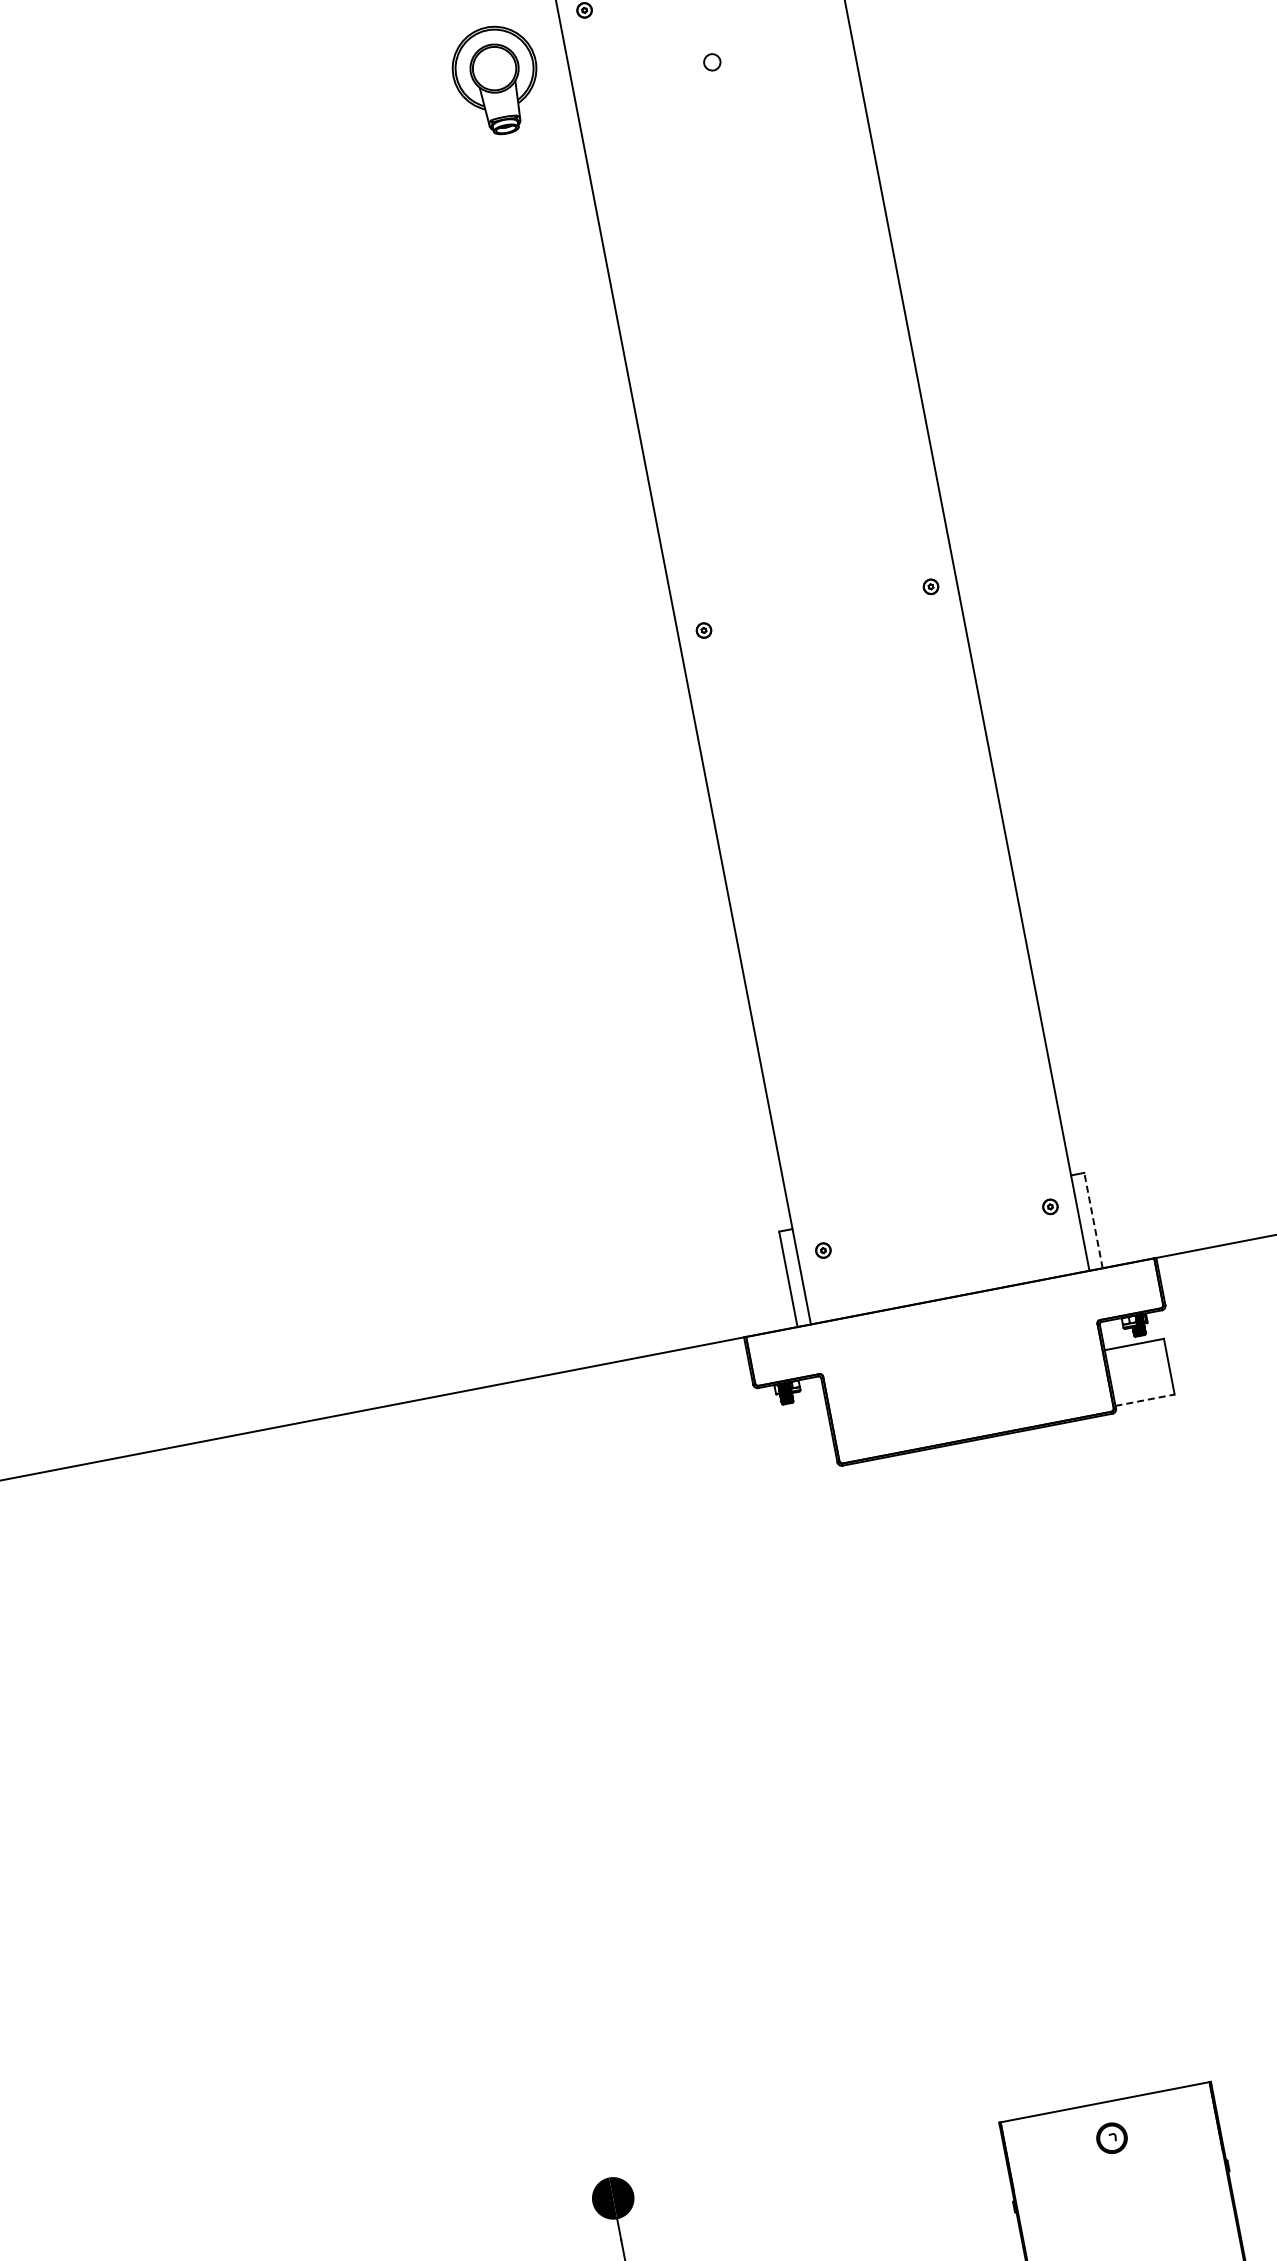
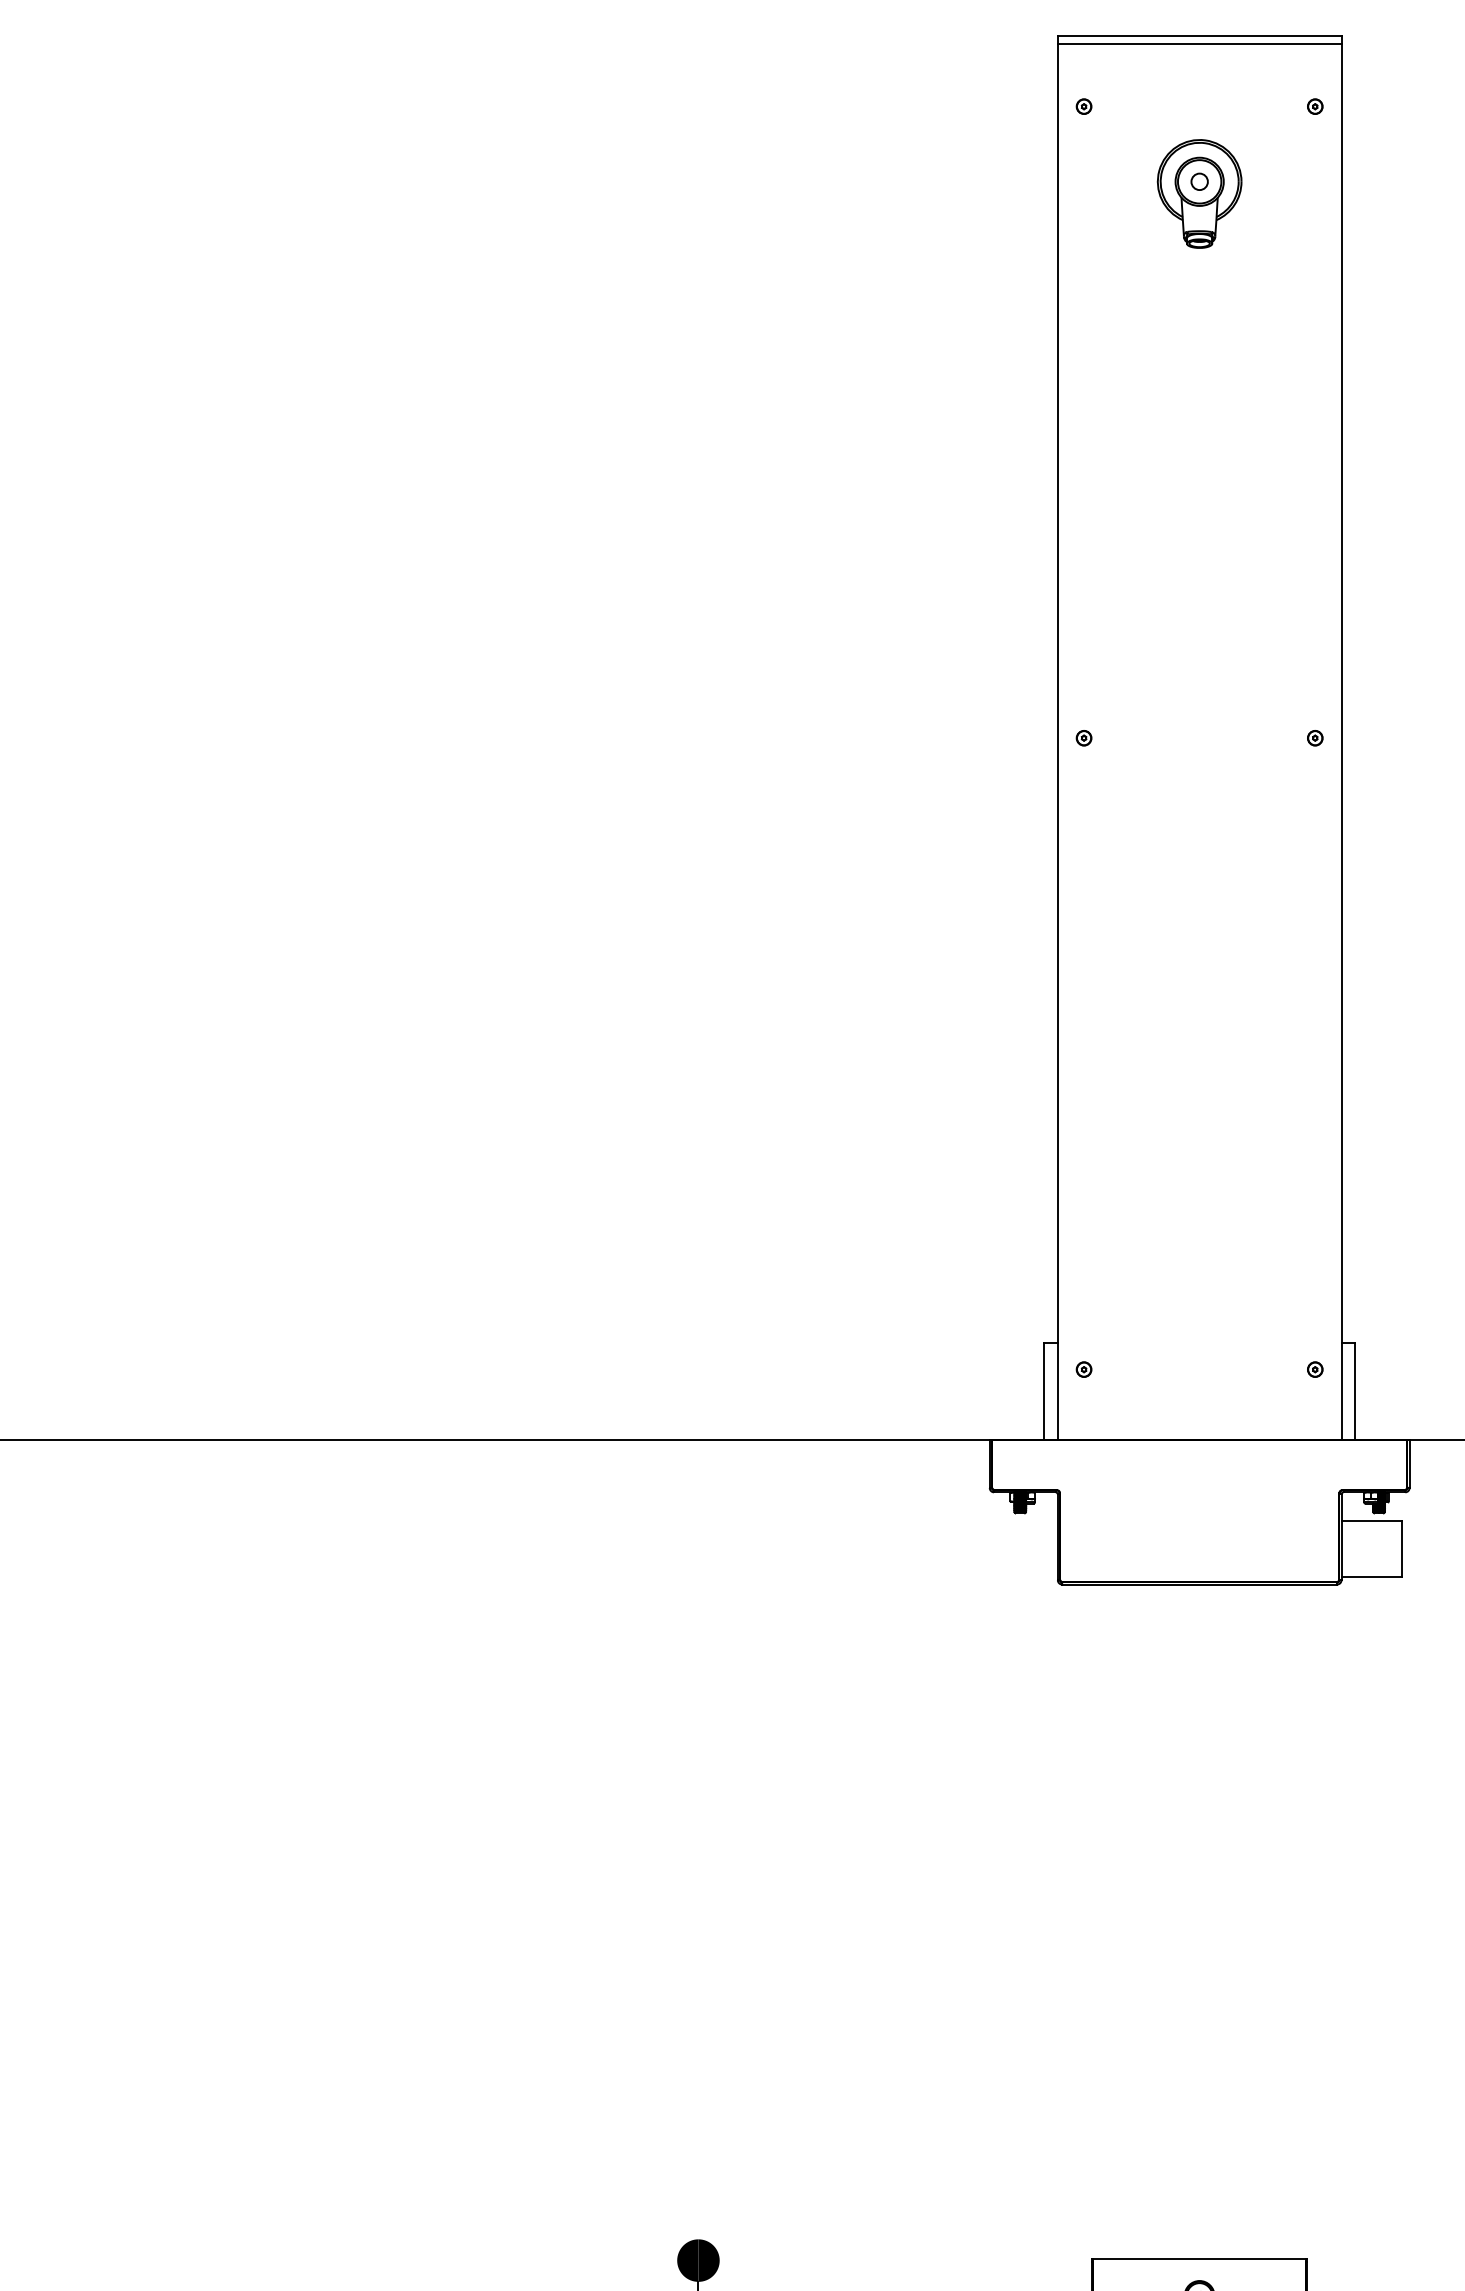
part: (496, 80) -> (1199, 193), moved
line: (1093, 1220) -> (1354, 1391), dashed -> solid
line: (1145, 1400) -> (1372, 1577), dashed -> solid

